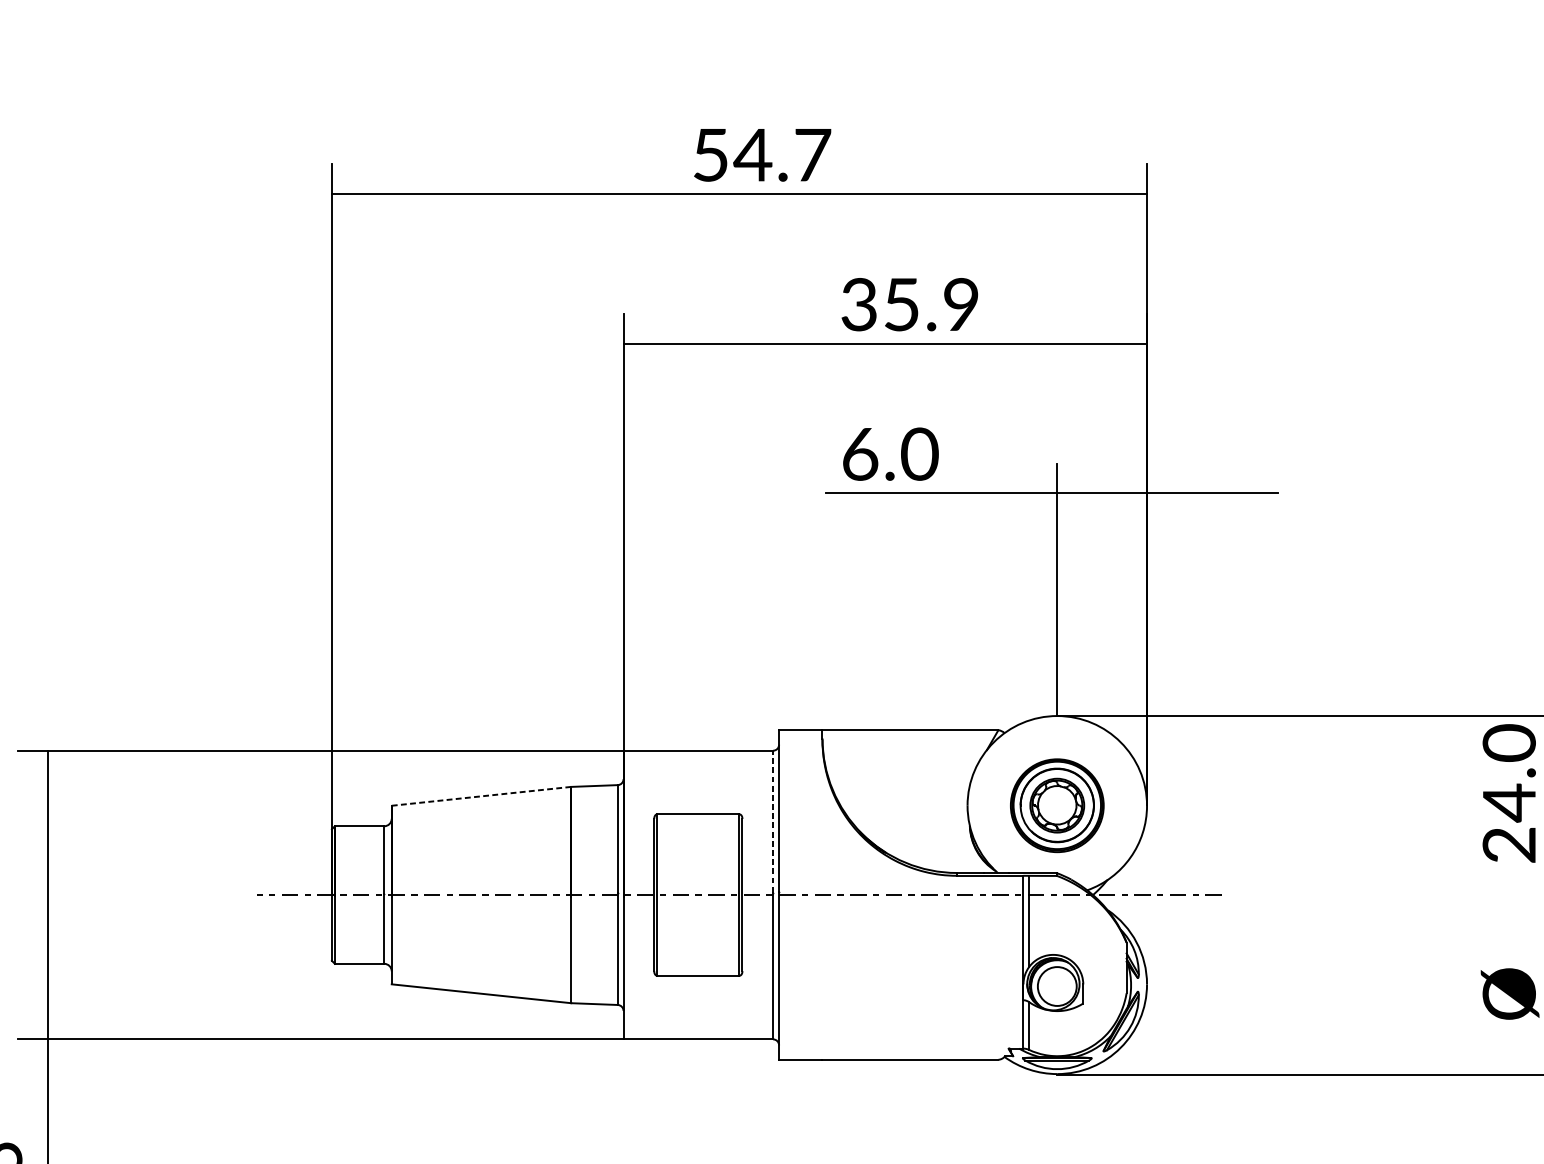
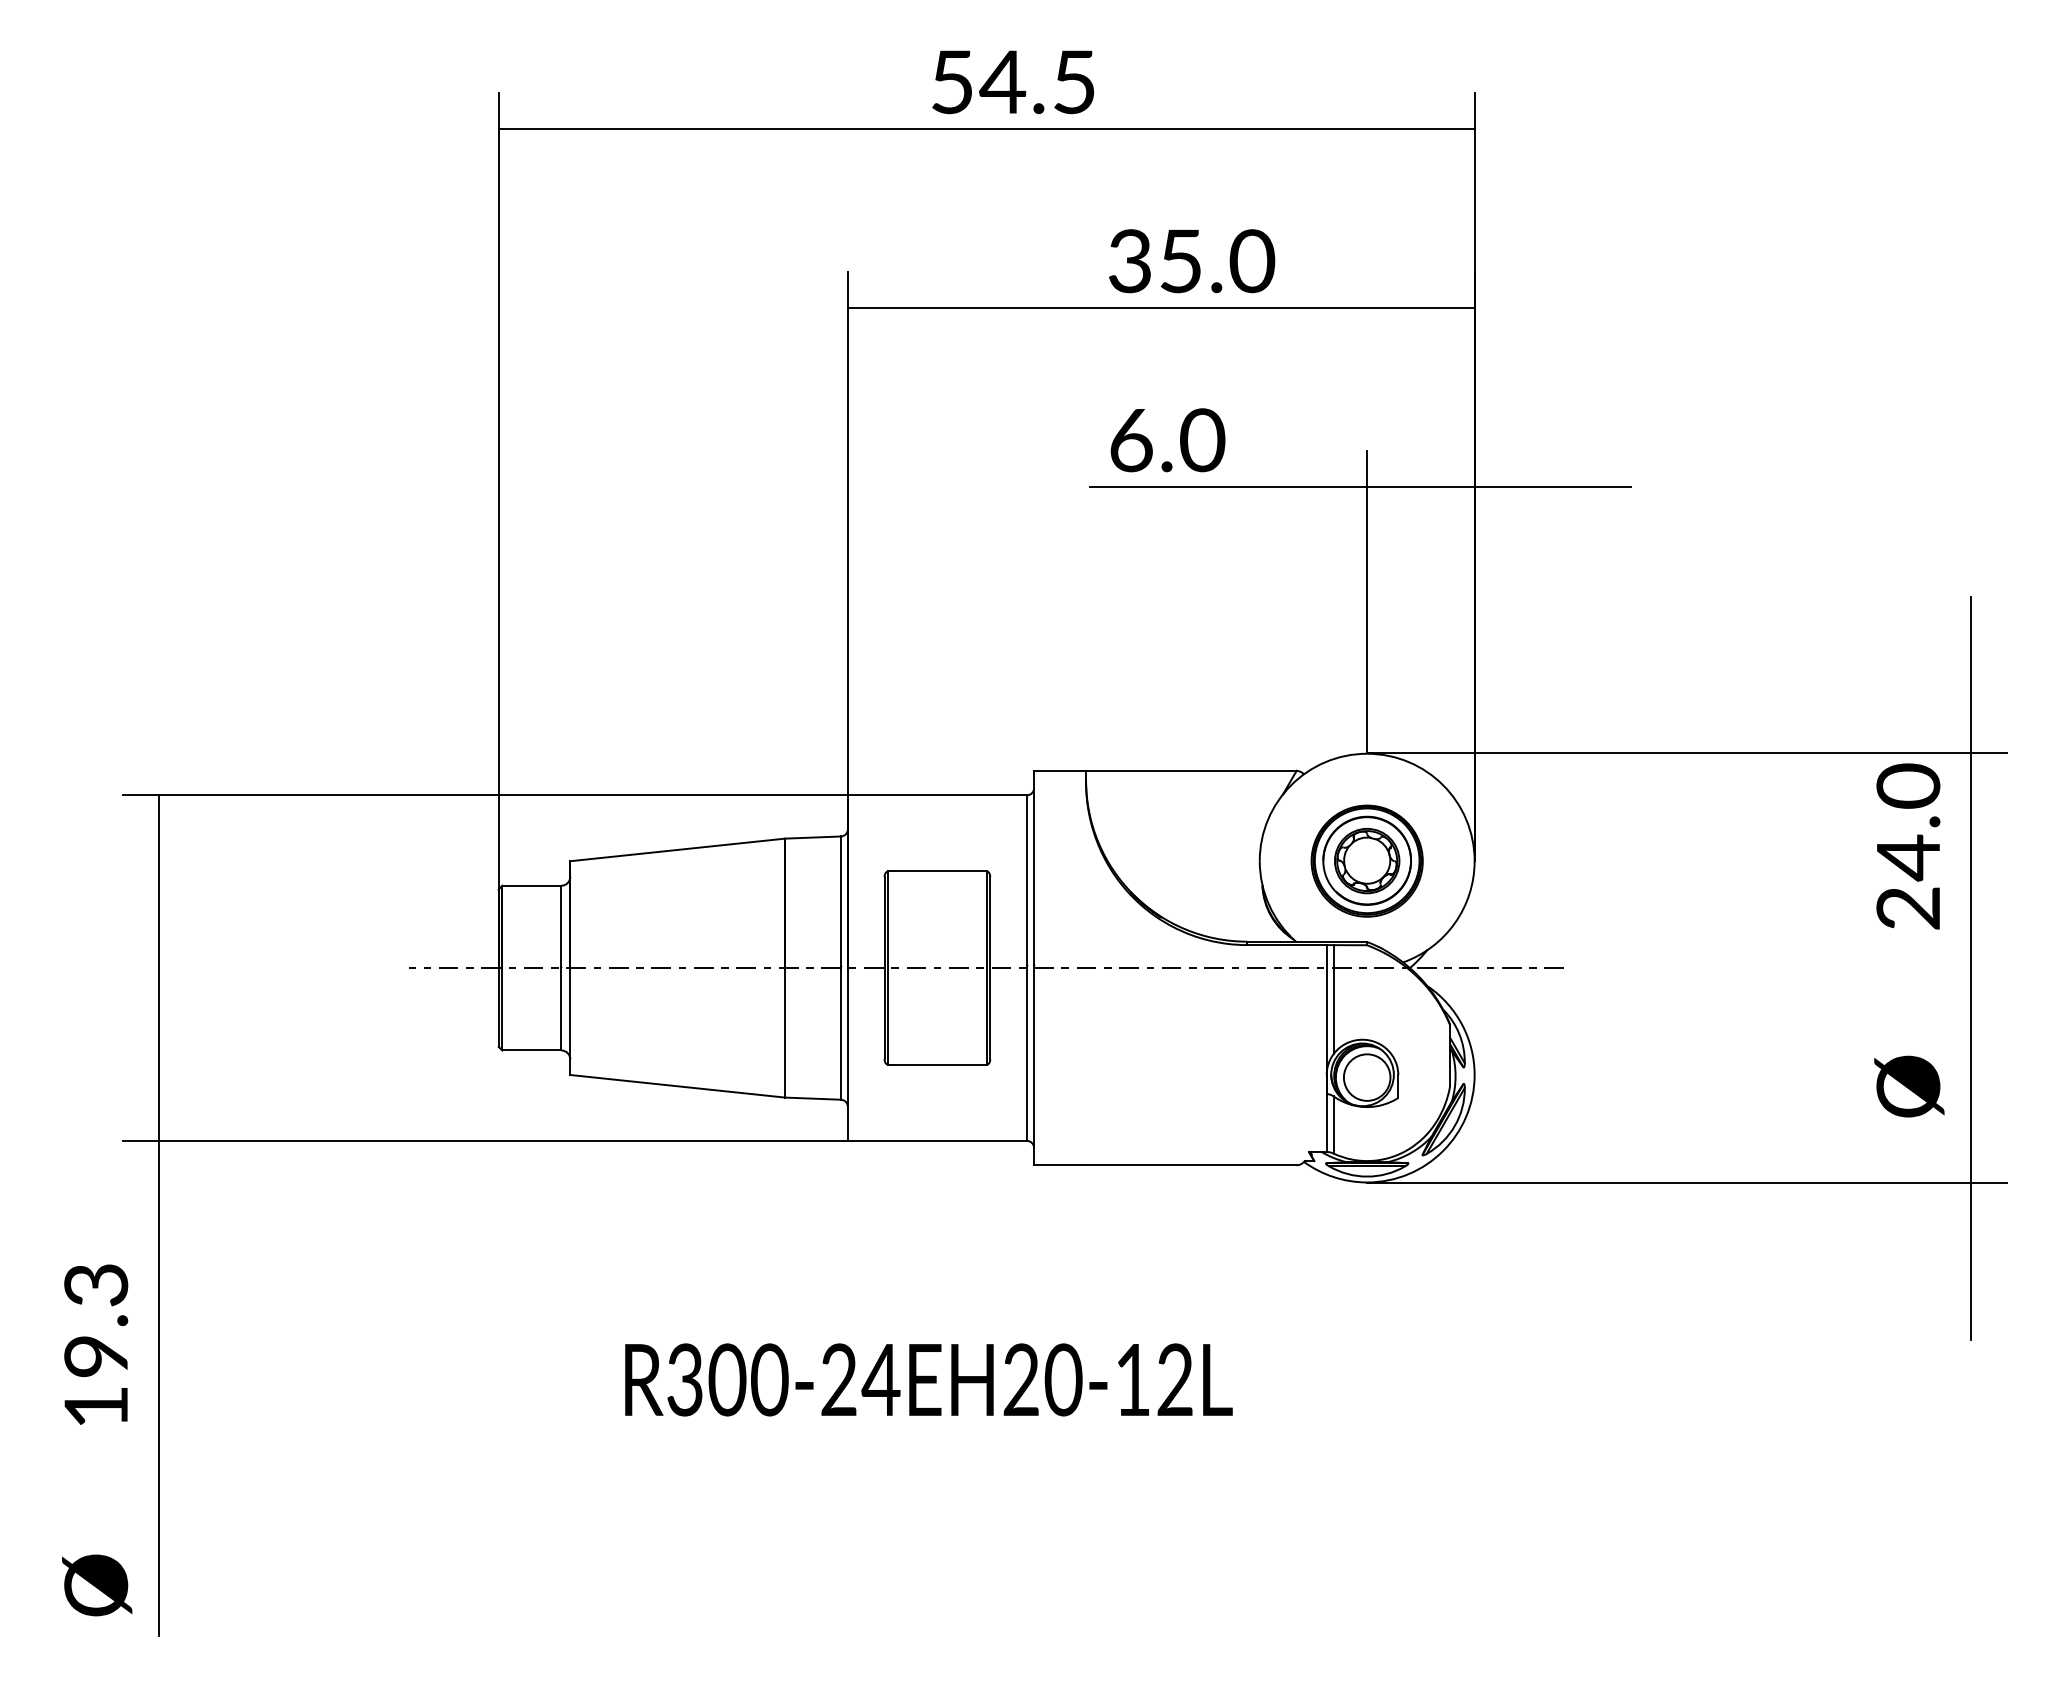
text: (813, 155) -> (1075, 82), 54.7 -> 54.5
text: (961, 304) -> (1252, 261), 35.9 -> 35.0
line: (481, 795) -> (677, 849), dashed -> solid
line: (772, 821) -> (1026, 880), dashed -> solid

